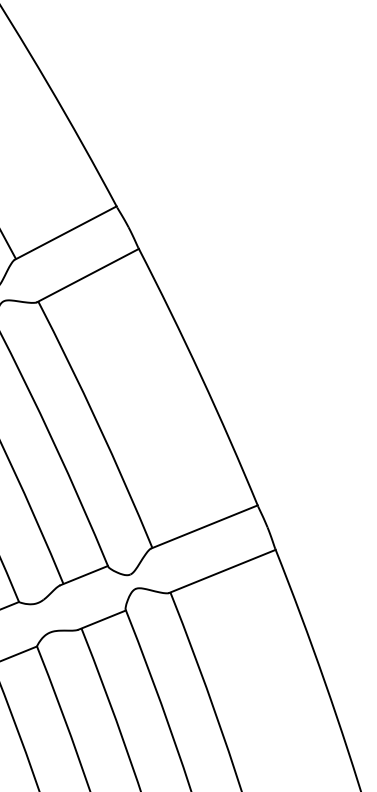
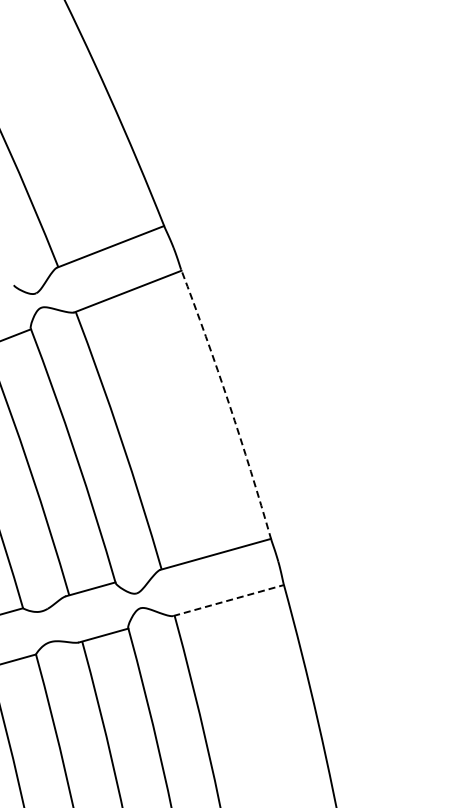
arc: (201, 375) -> (229, 403), solid -> dashed
line: (223, 571) -> (229, 600), solid -> dashed

